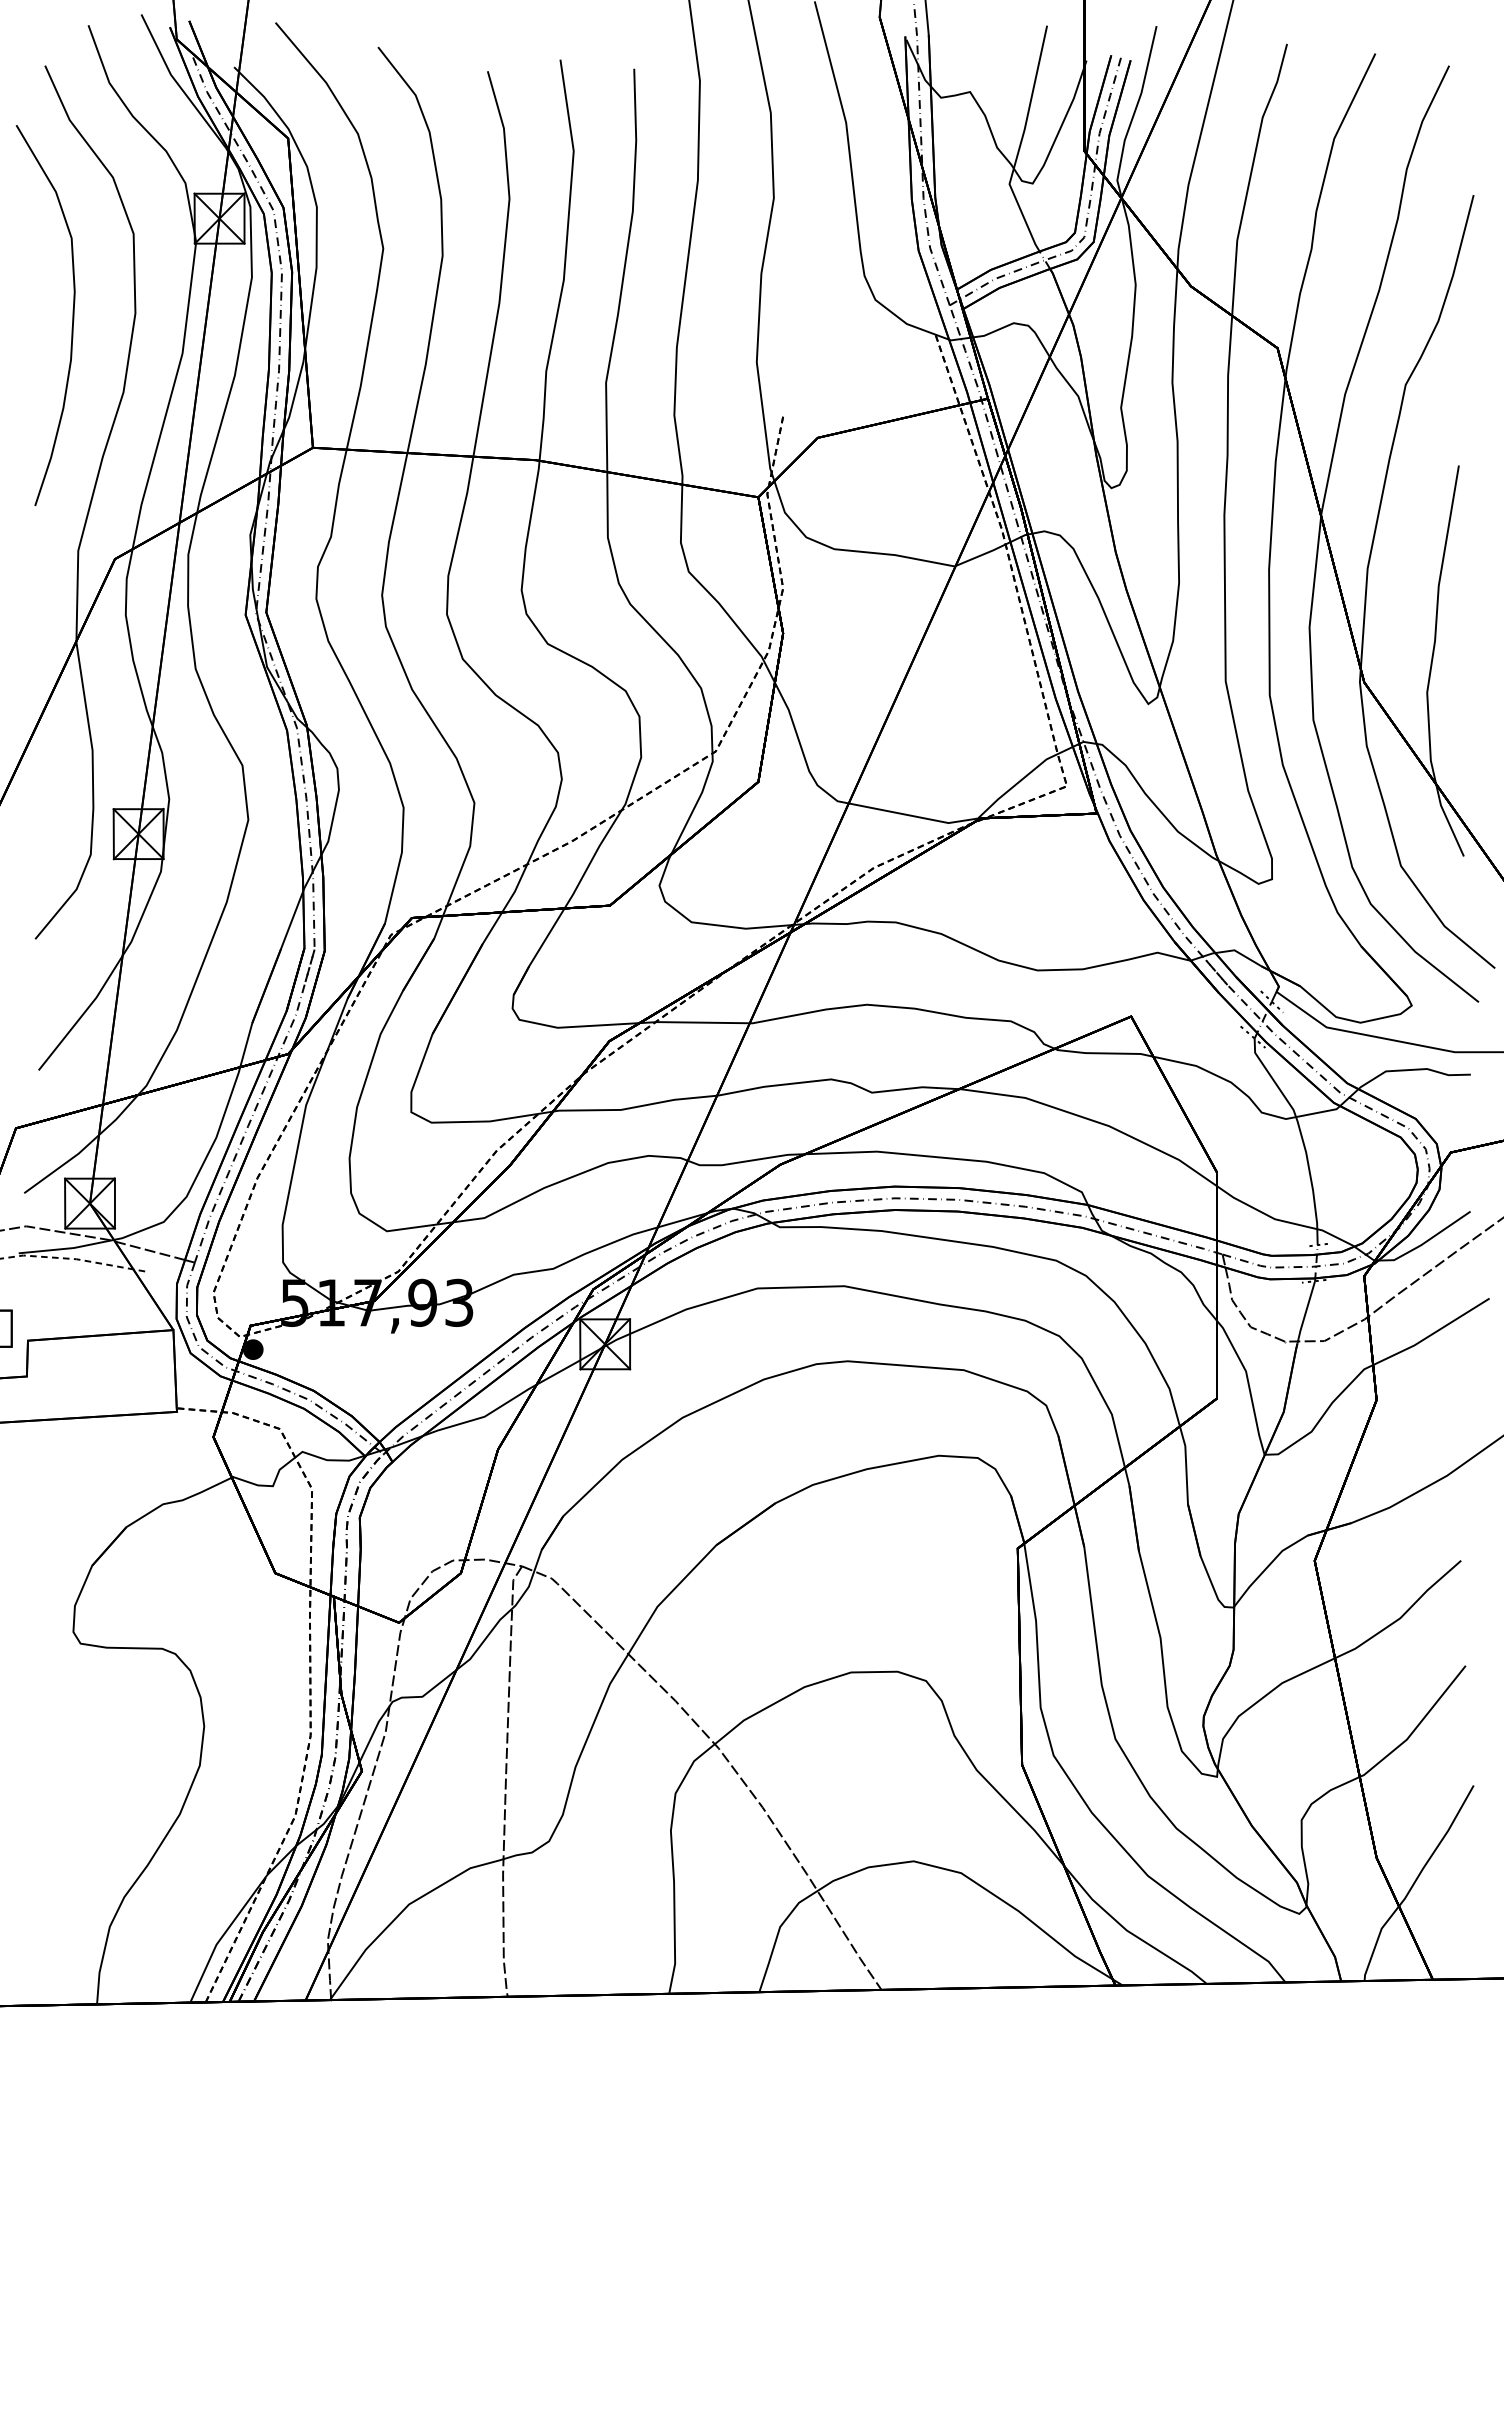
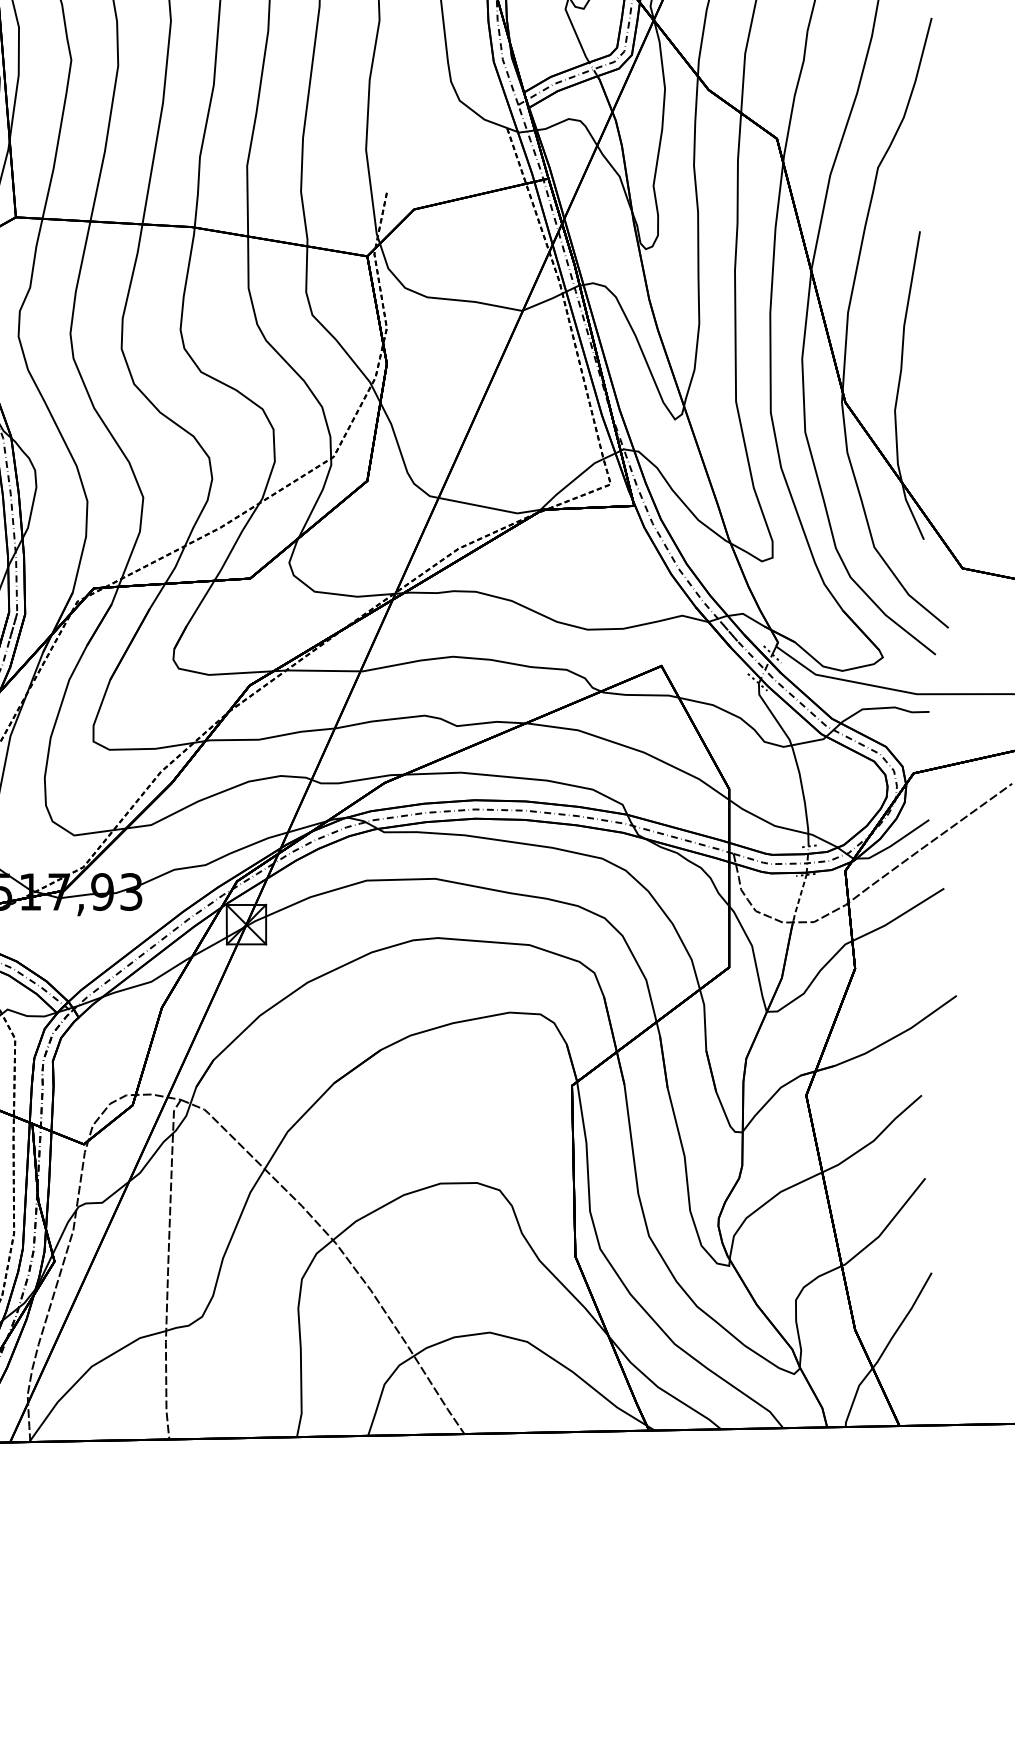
line: (1306, 1310) -> (799, 897), solid -> dashed

